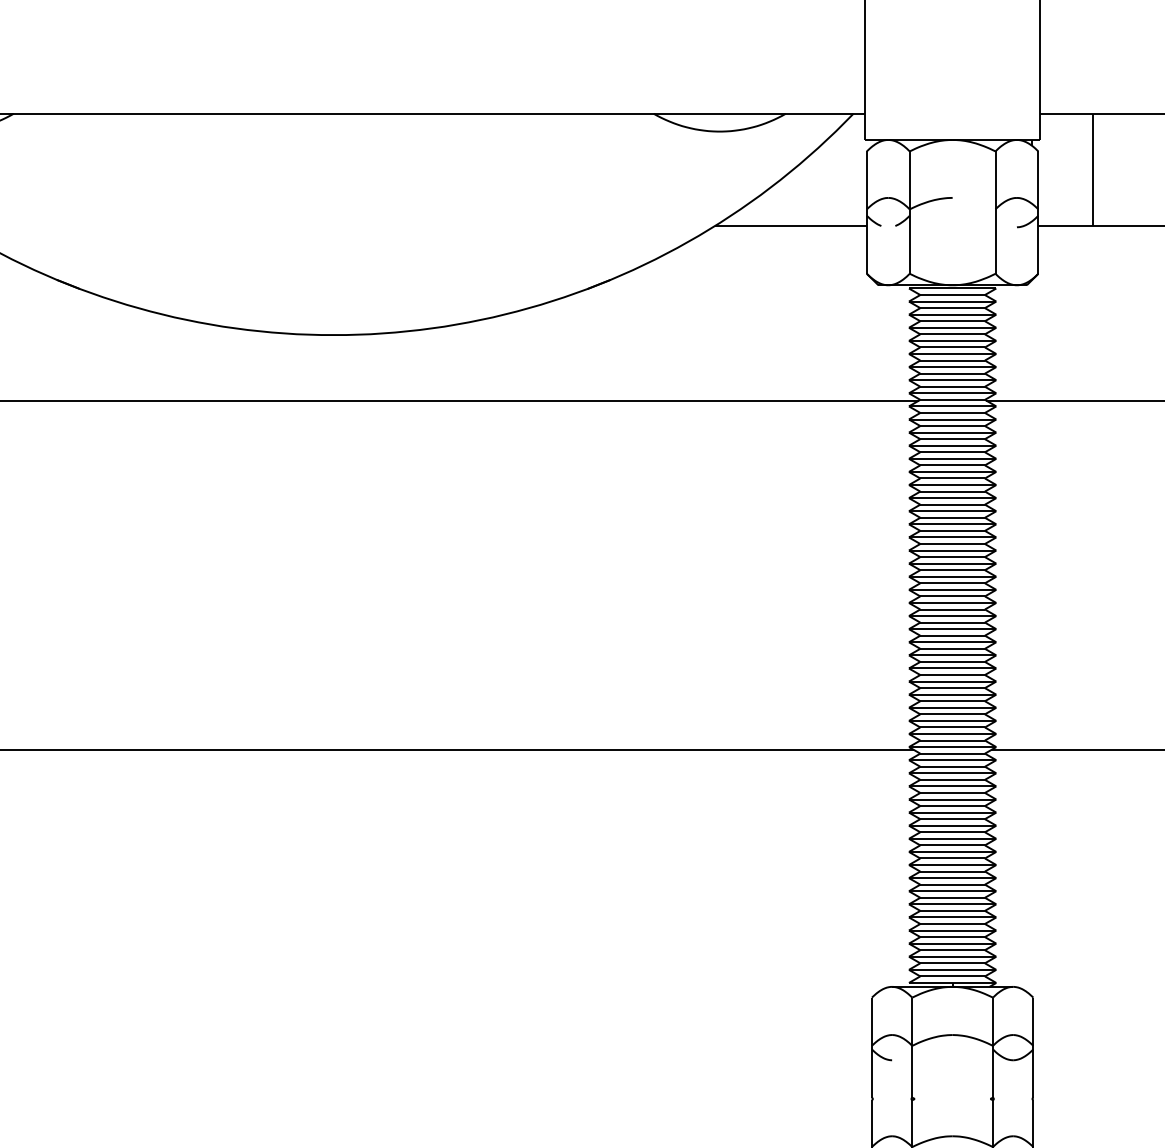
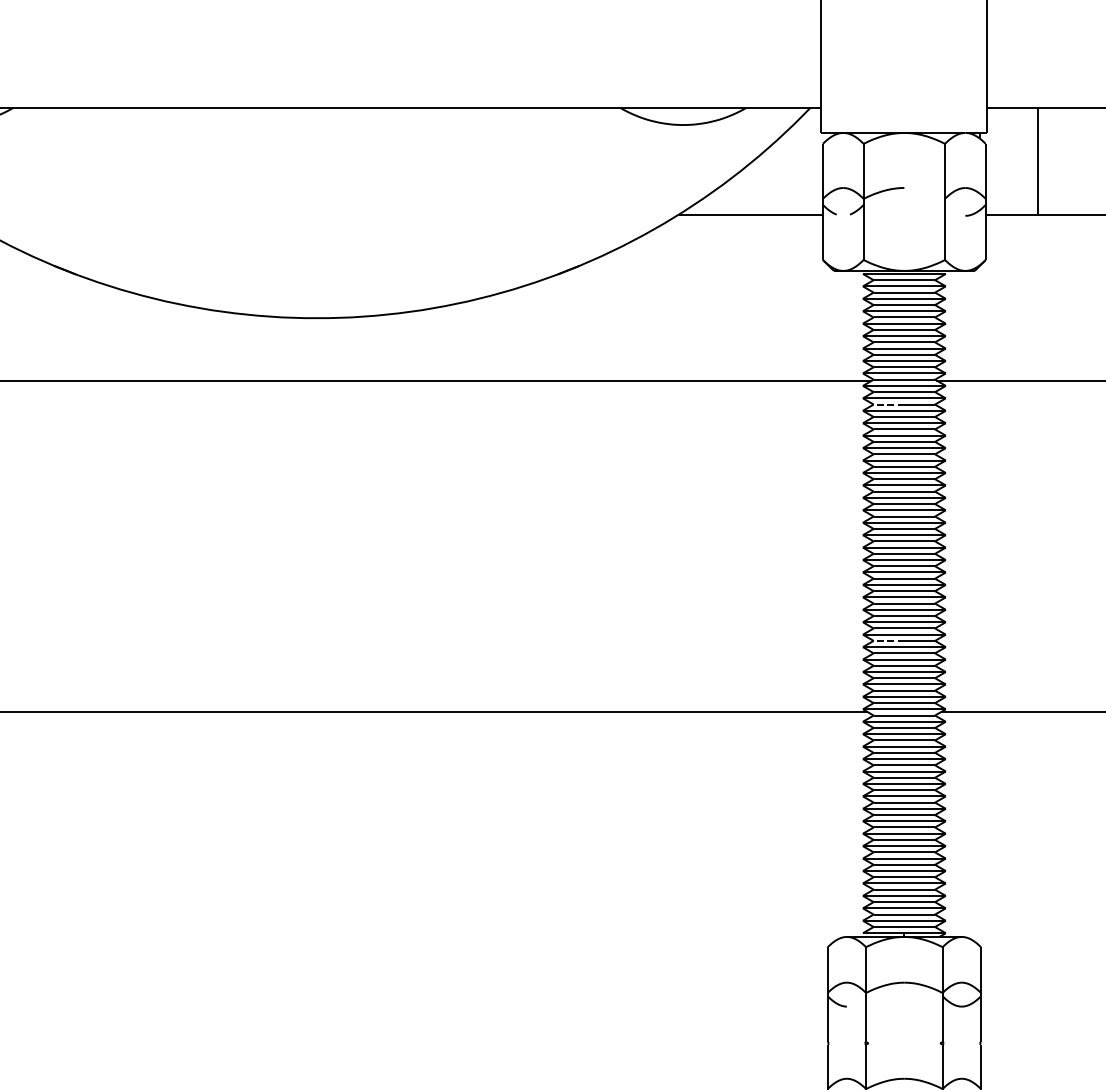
line: (936, 426) -> (889, 404), solid -> dashed
line: (936, 675) -> (889, 641), solid -> dashed

